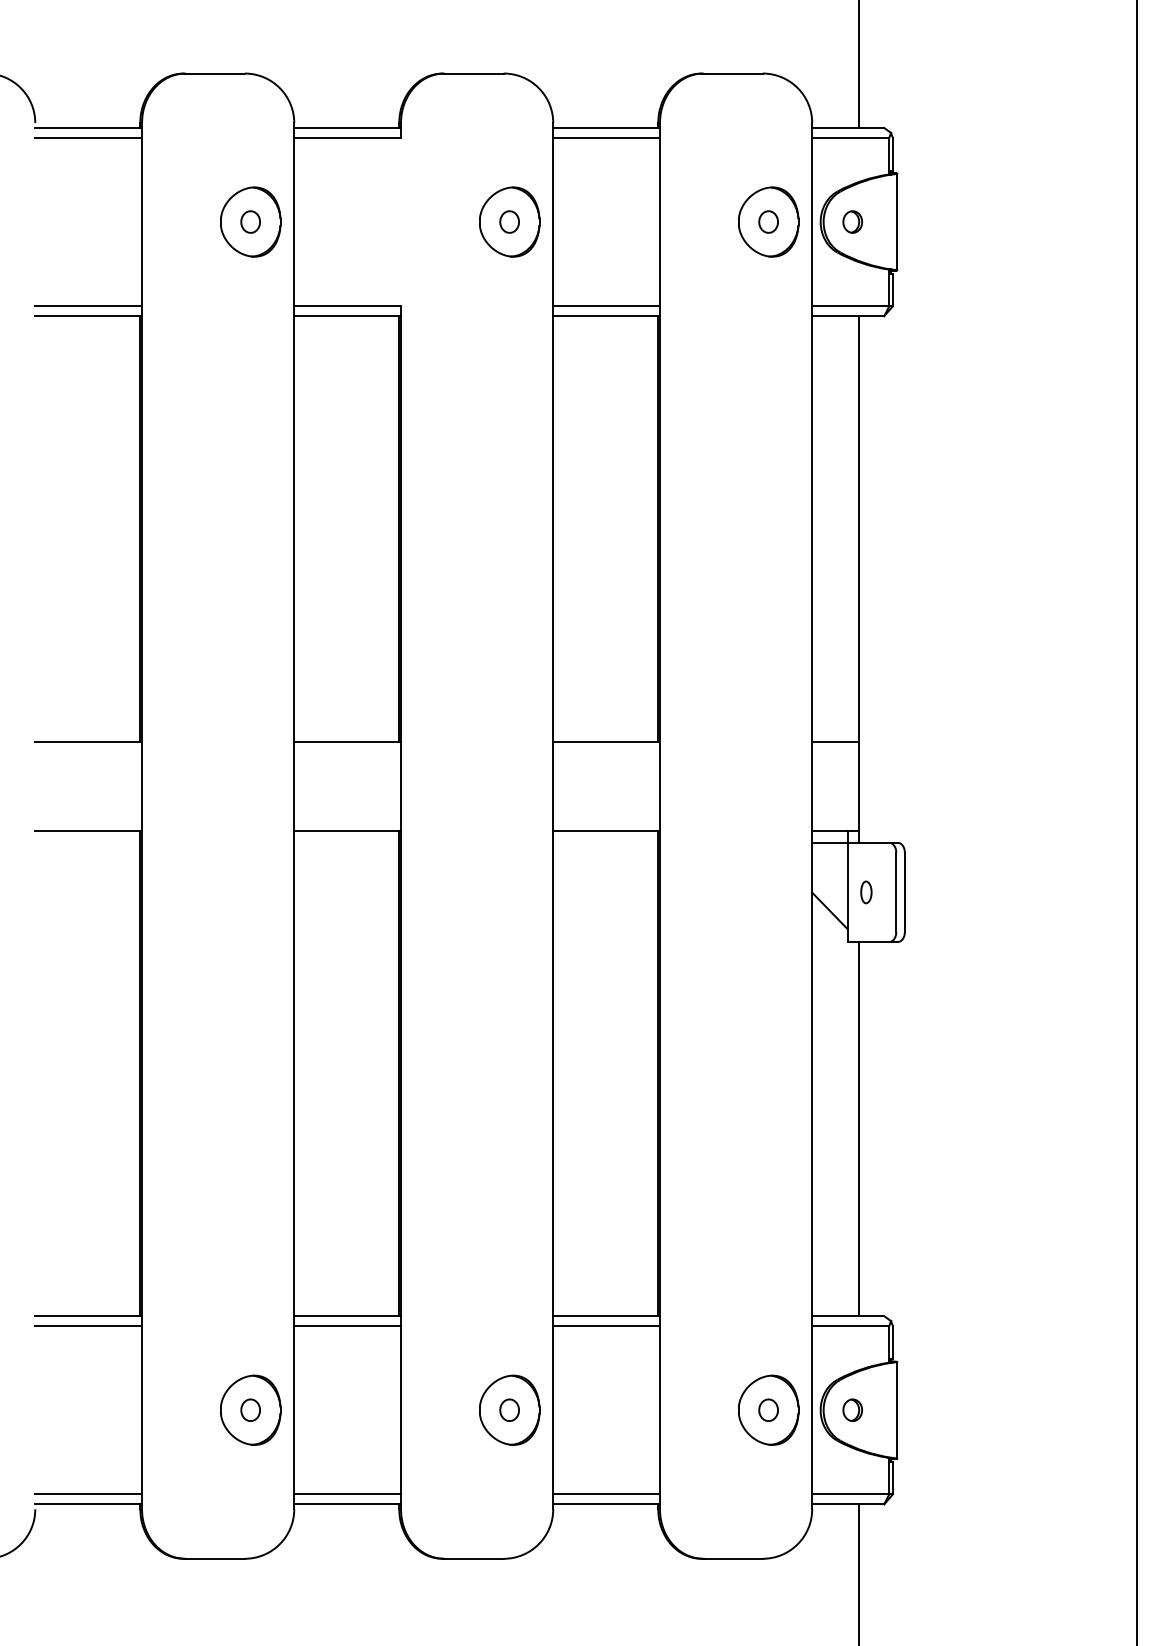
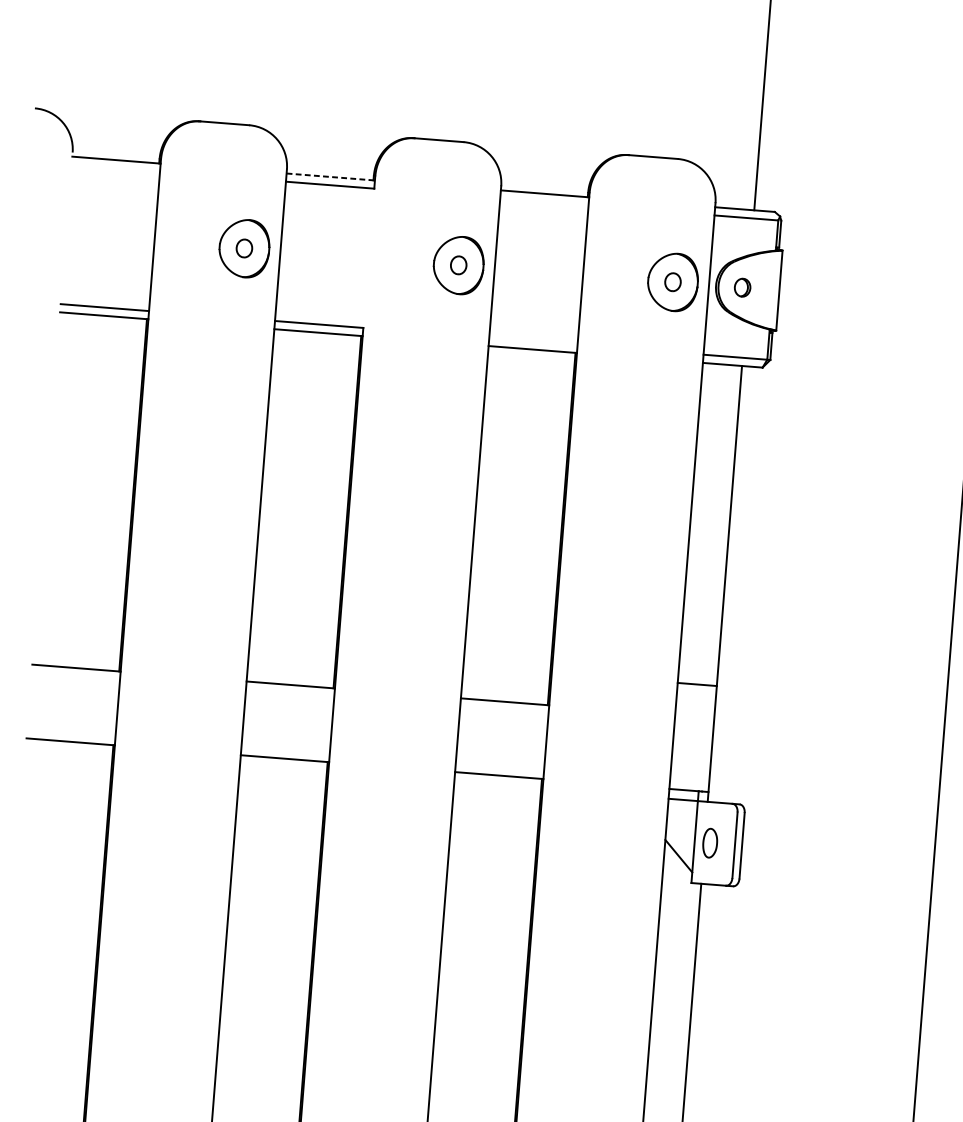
line: (348, 128) -> (331, 177), solid -> dashed
line: (88, 137) -> (115, 167), removed
line: (606, 137) -> (544, 201), removed
line: (606, 306) -> (533, 341), removed
line: (835, 741) -> (697, 684), moved
part: (866, 892) -> (710, 843), size x1.6

